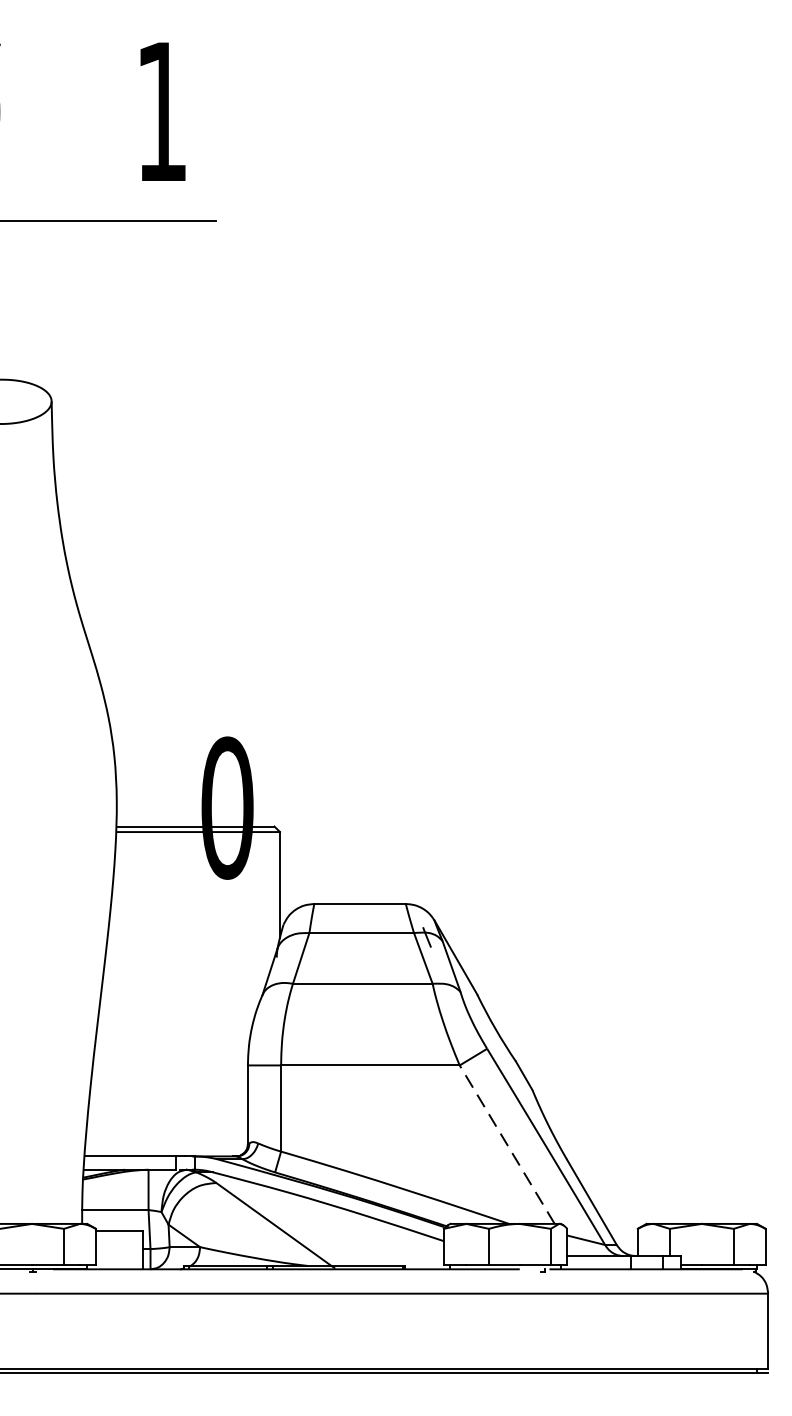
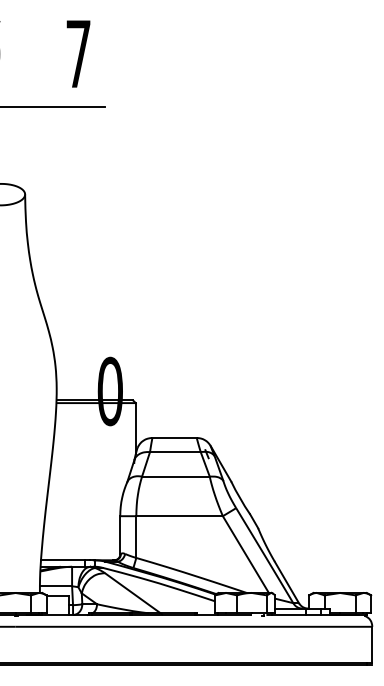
text: (161, 110) -> (78, 53), 1 -> 7
line: (506, 1144) -> (245, 554), dashed -> solid

